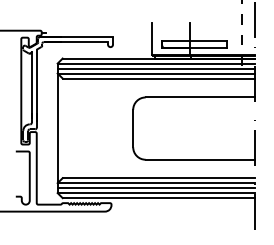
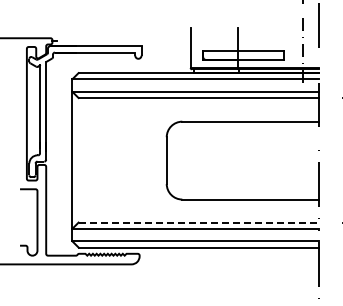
line: (156, 68) -> (195, 85), removed
line: (158, 178) -> (198, 222), solid -> dashed
line: (156, 188) -> (195, 235), removed

